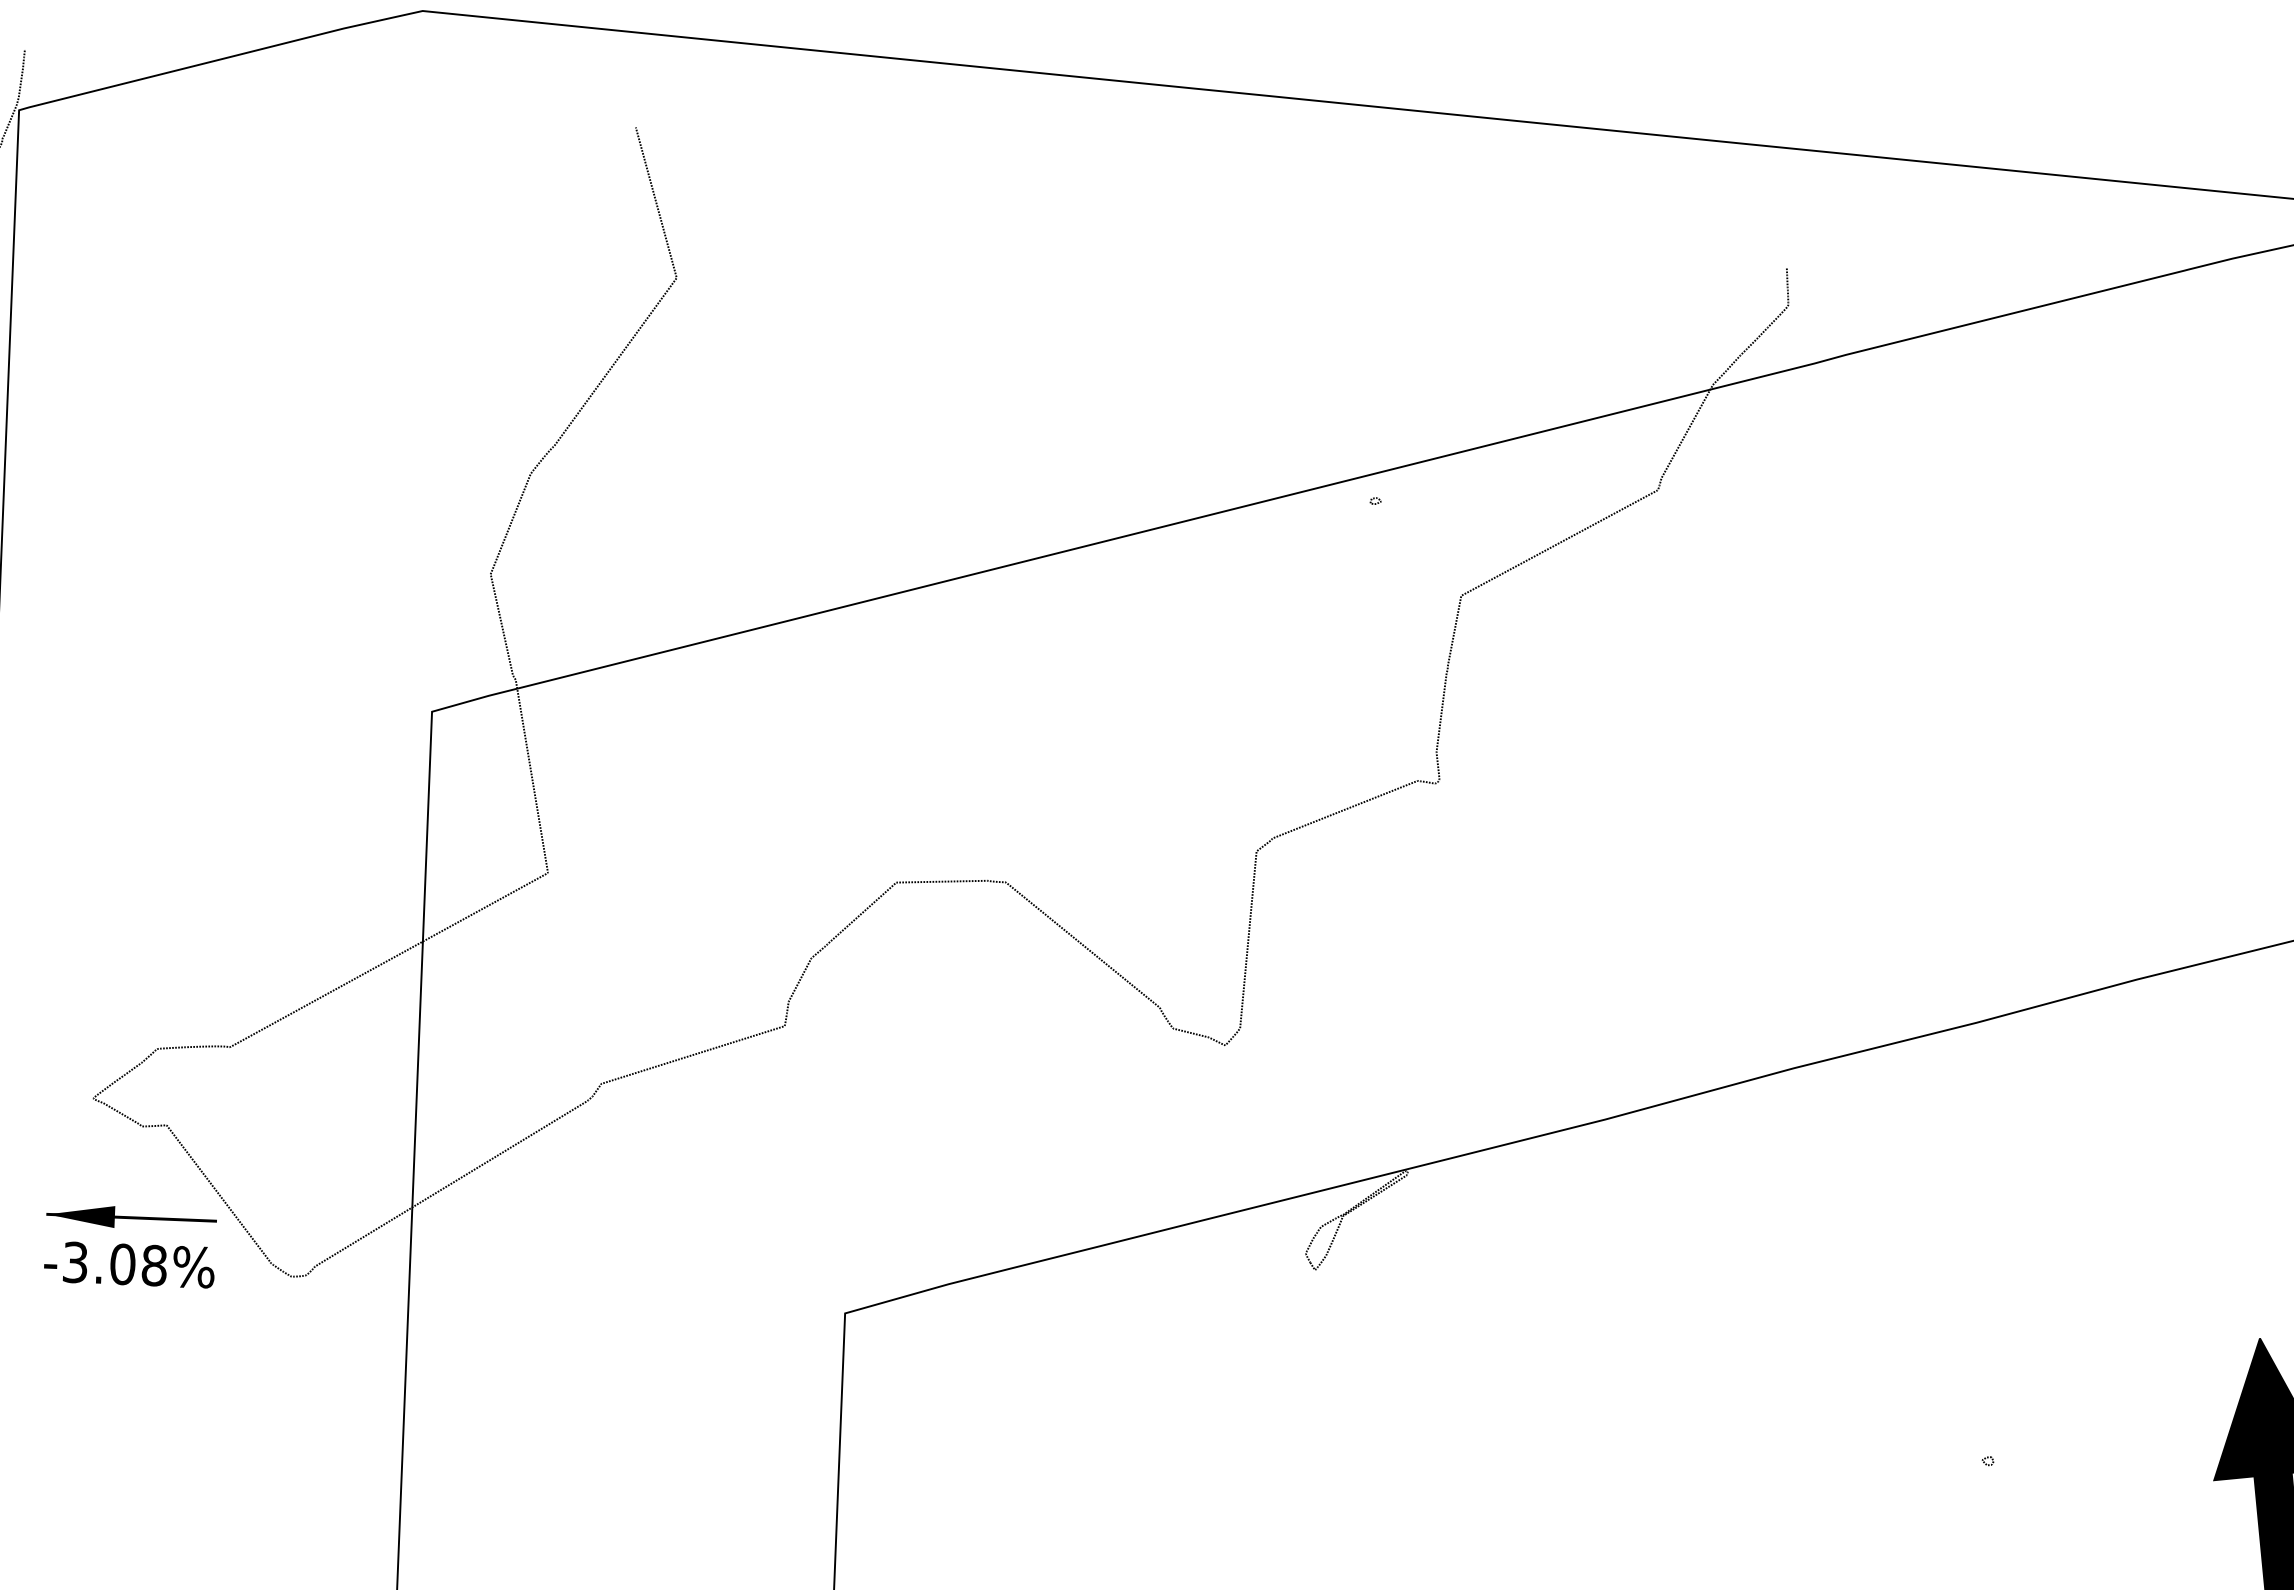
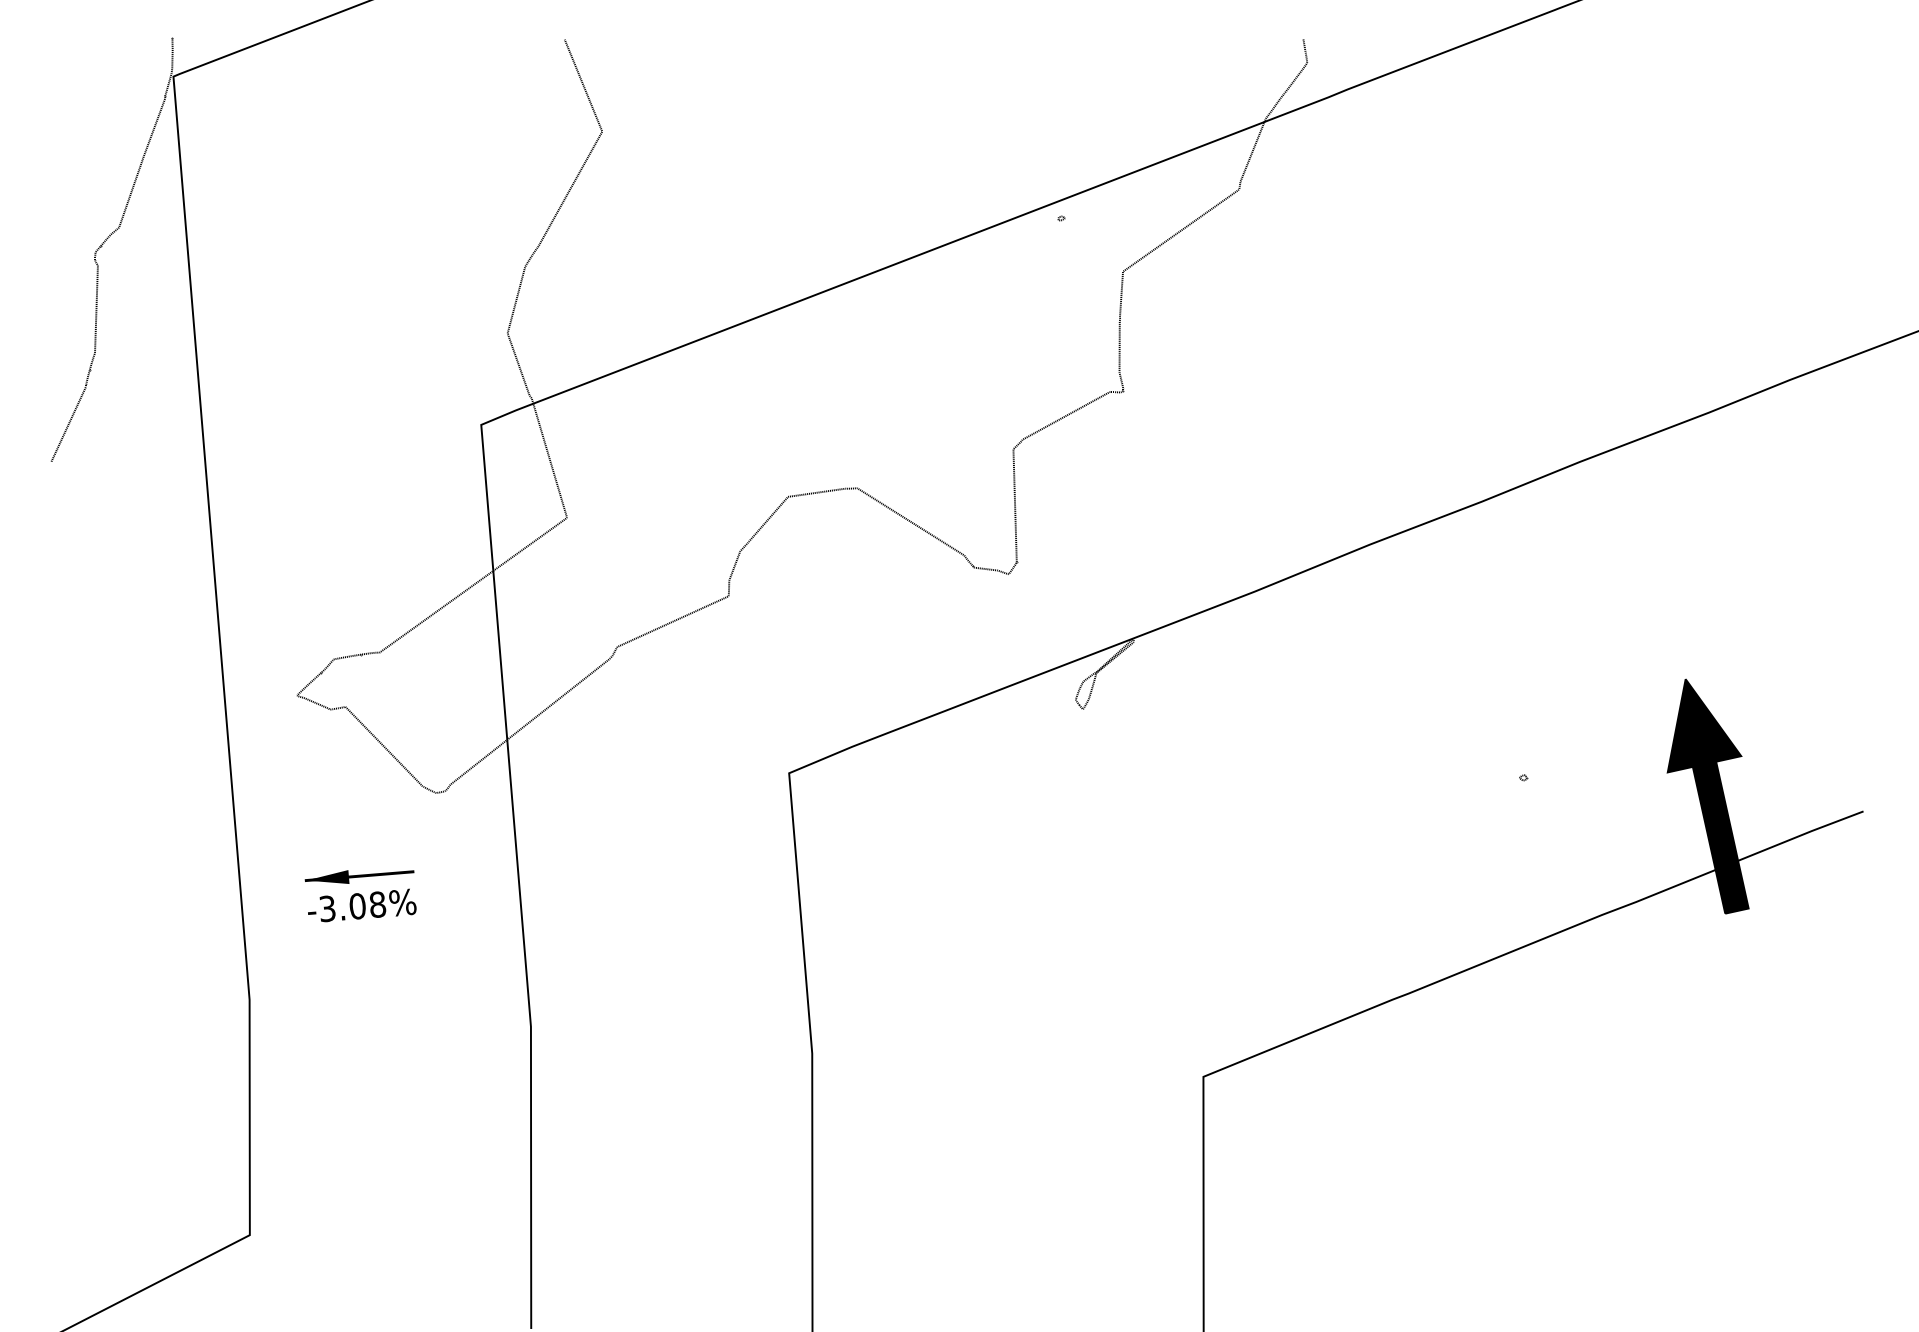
part: (129, 1249) -> (360, 896), moved

